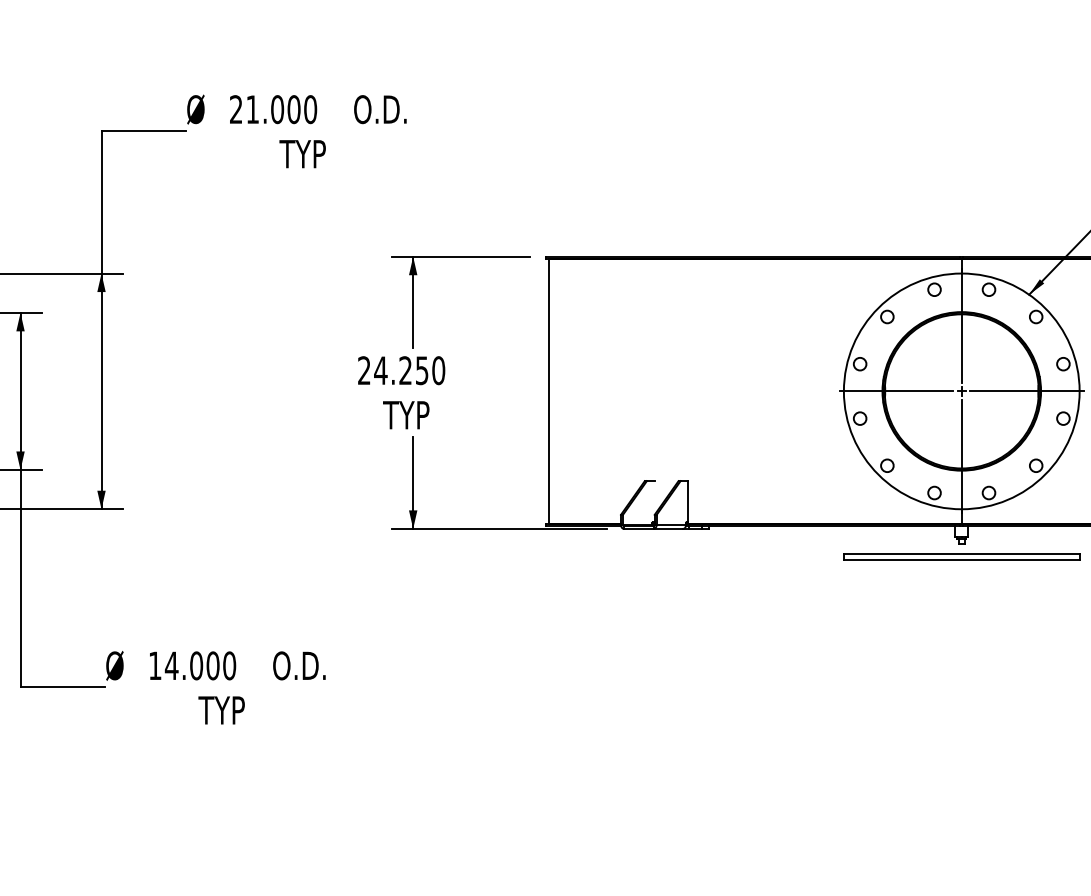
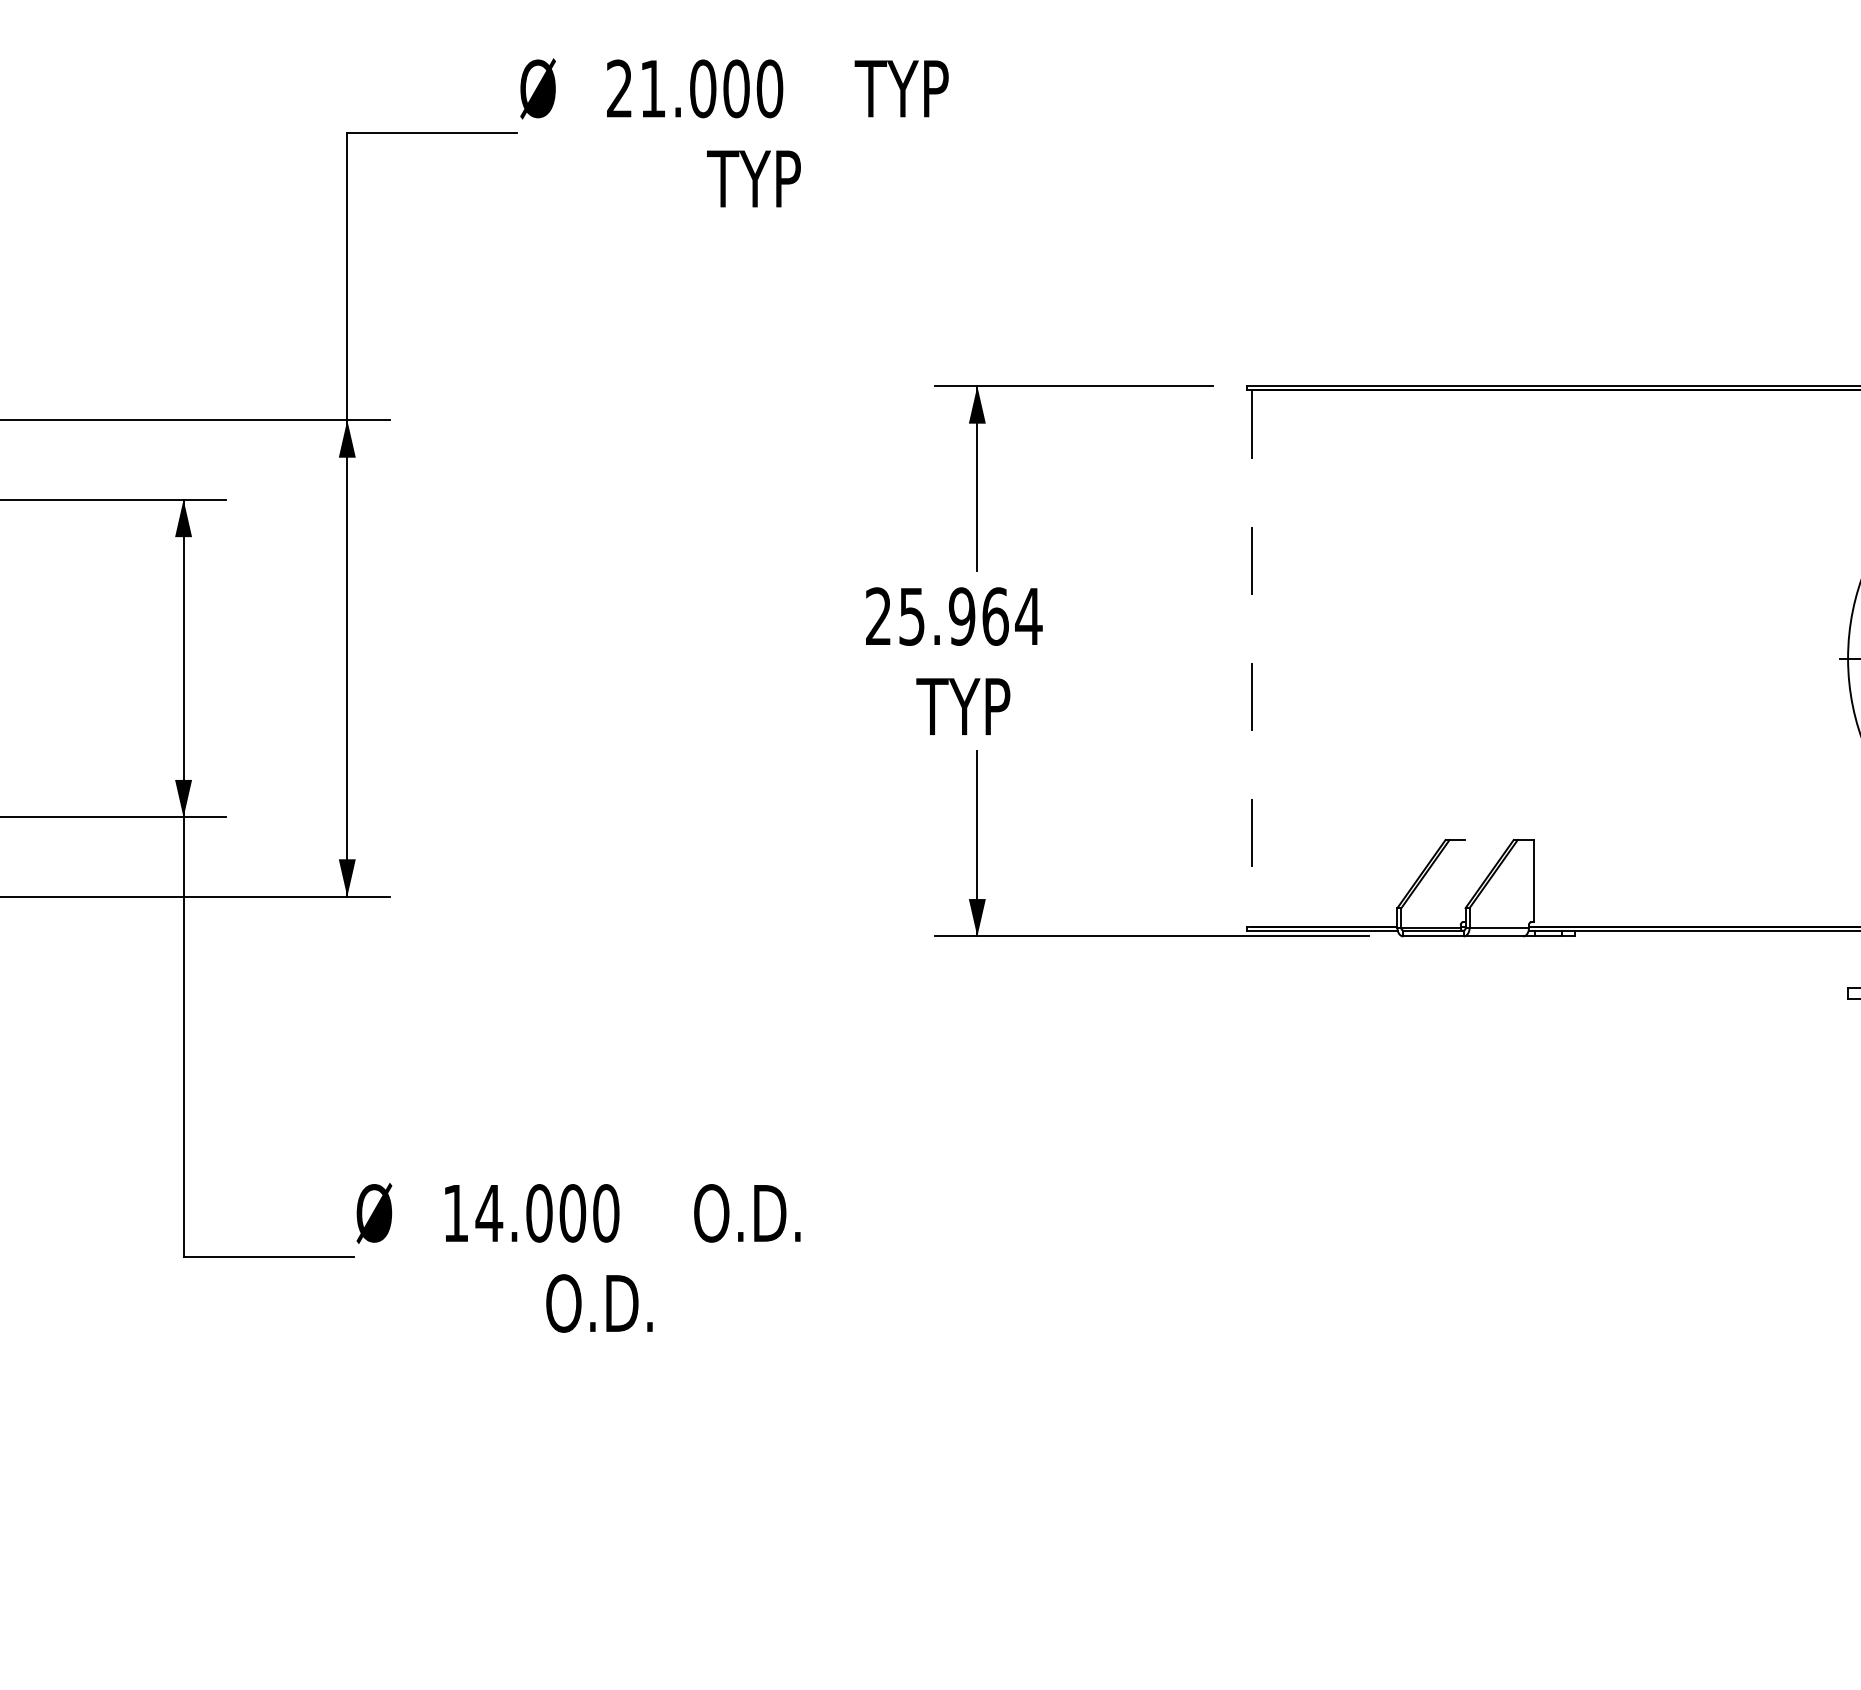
text: (379, 109) -> (909, 88), O.D. -> TYP
text: (409, 370) -> (969, 616), 24.250 -> 25.964
line: (549, 391) -> (1252, 658), solid -> dashed
text: (225, 710) -> (597, 1303), TYP -> O.D.

